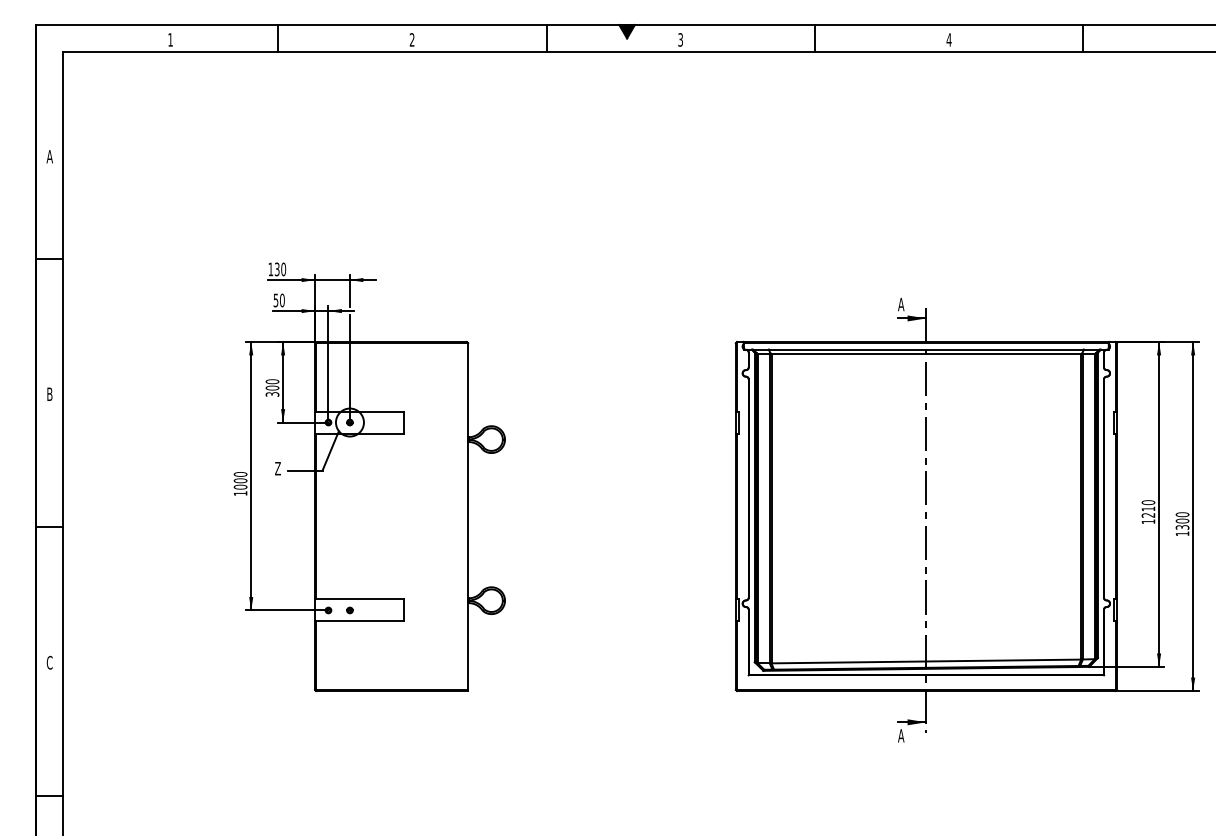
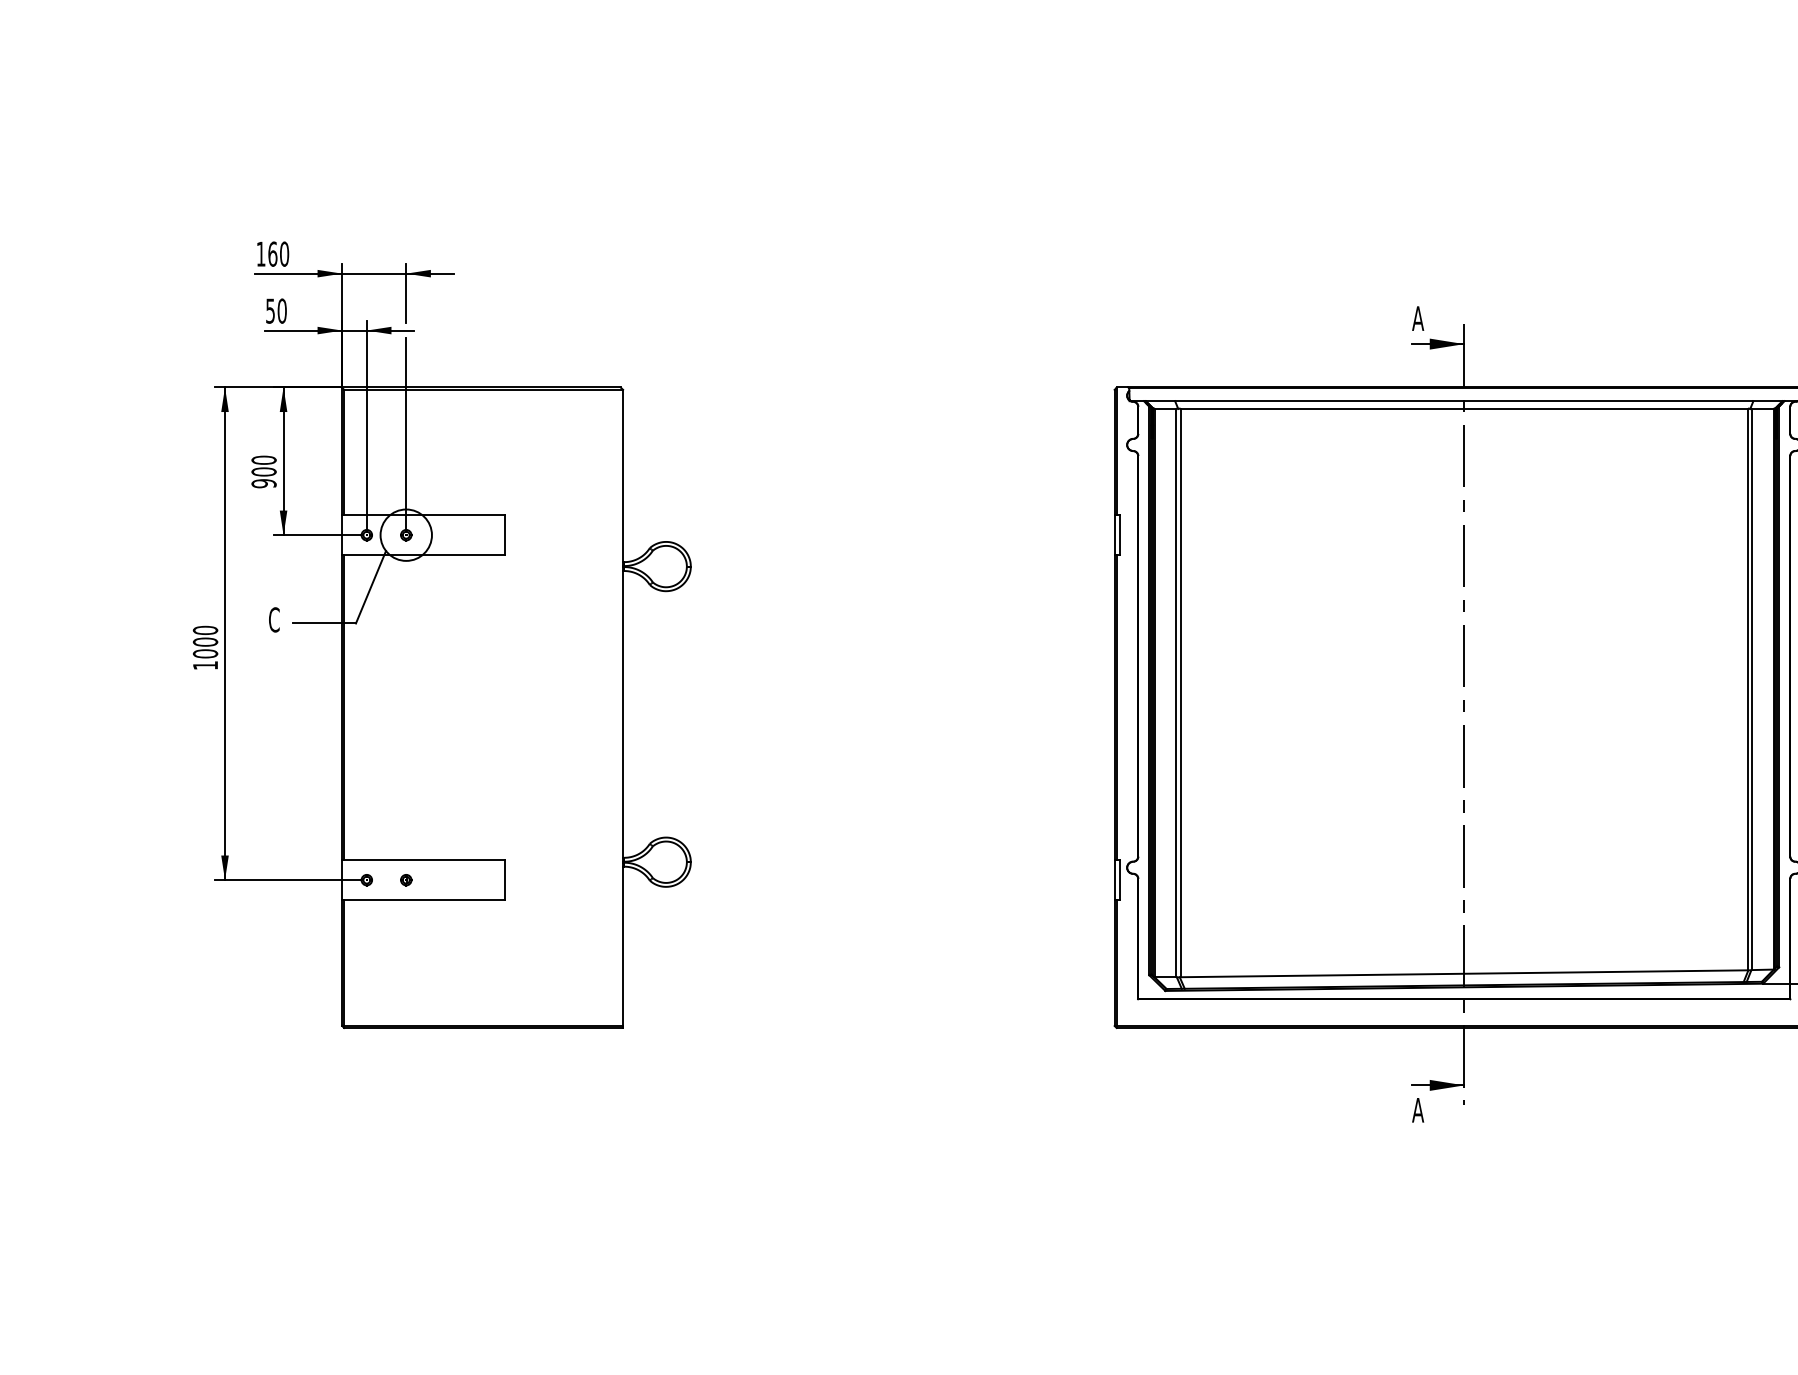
text: (276, 269) -> (271, 254), 130 -> 160
text: (271, 394) -> (262, 483), 300 -> 900
text: (277, 468) -> (273, 619), Z -> C

